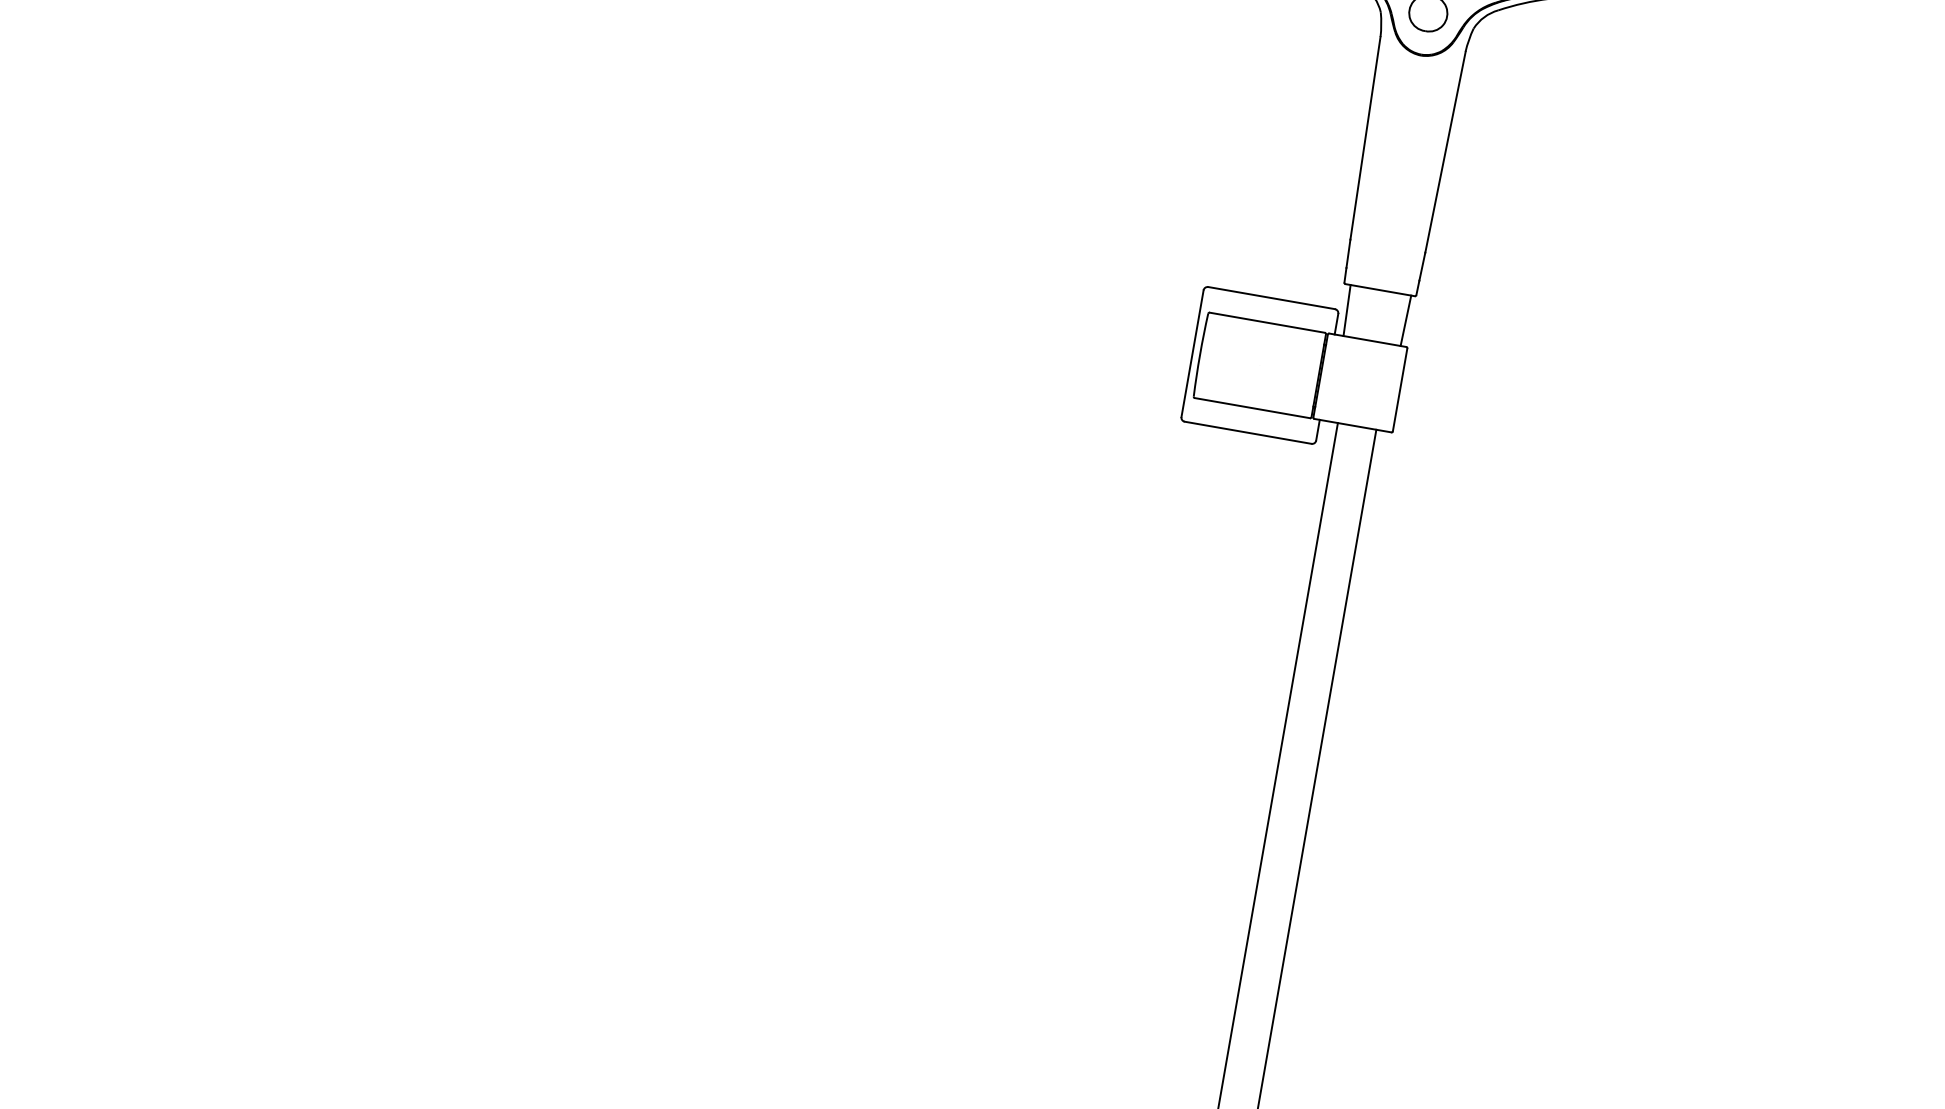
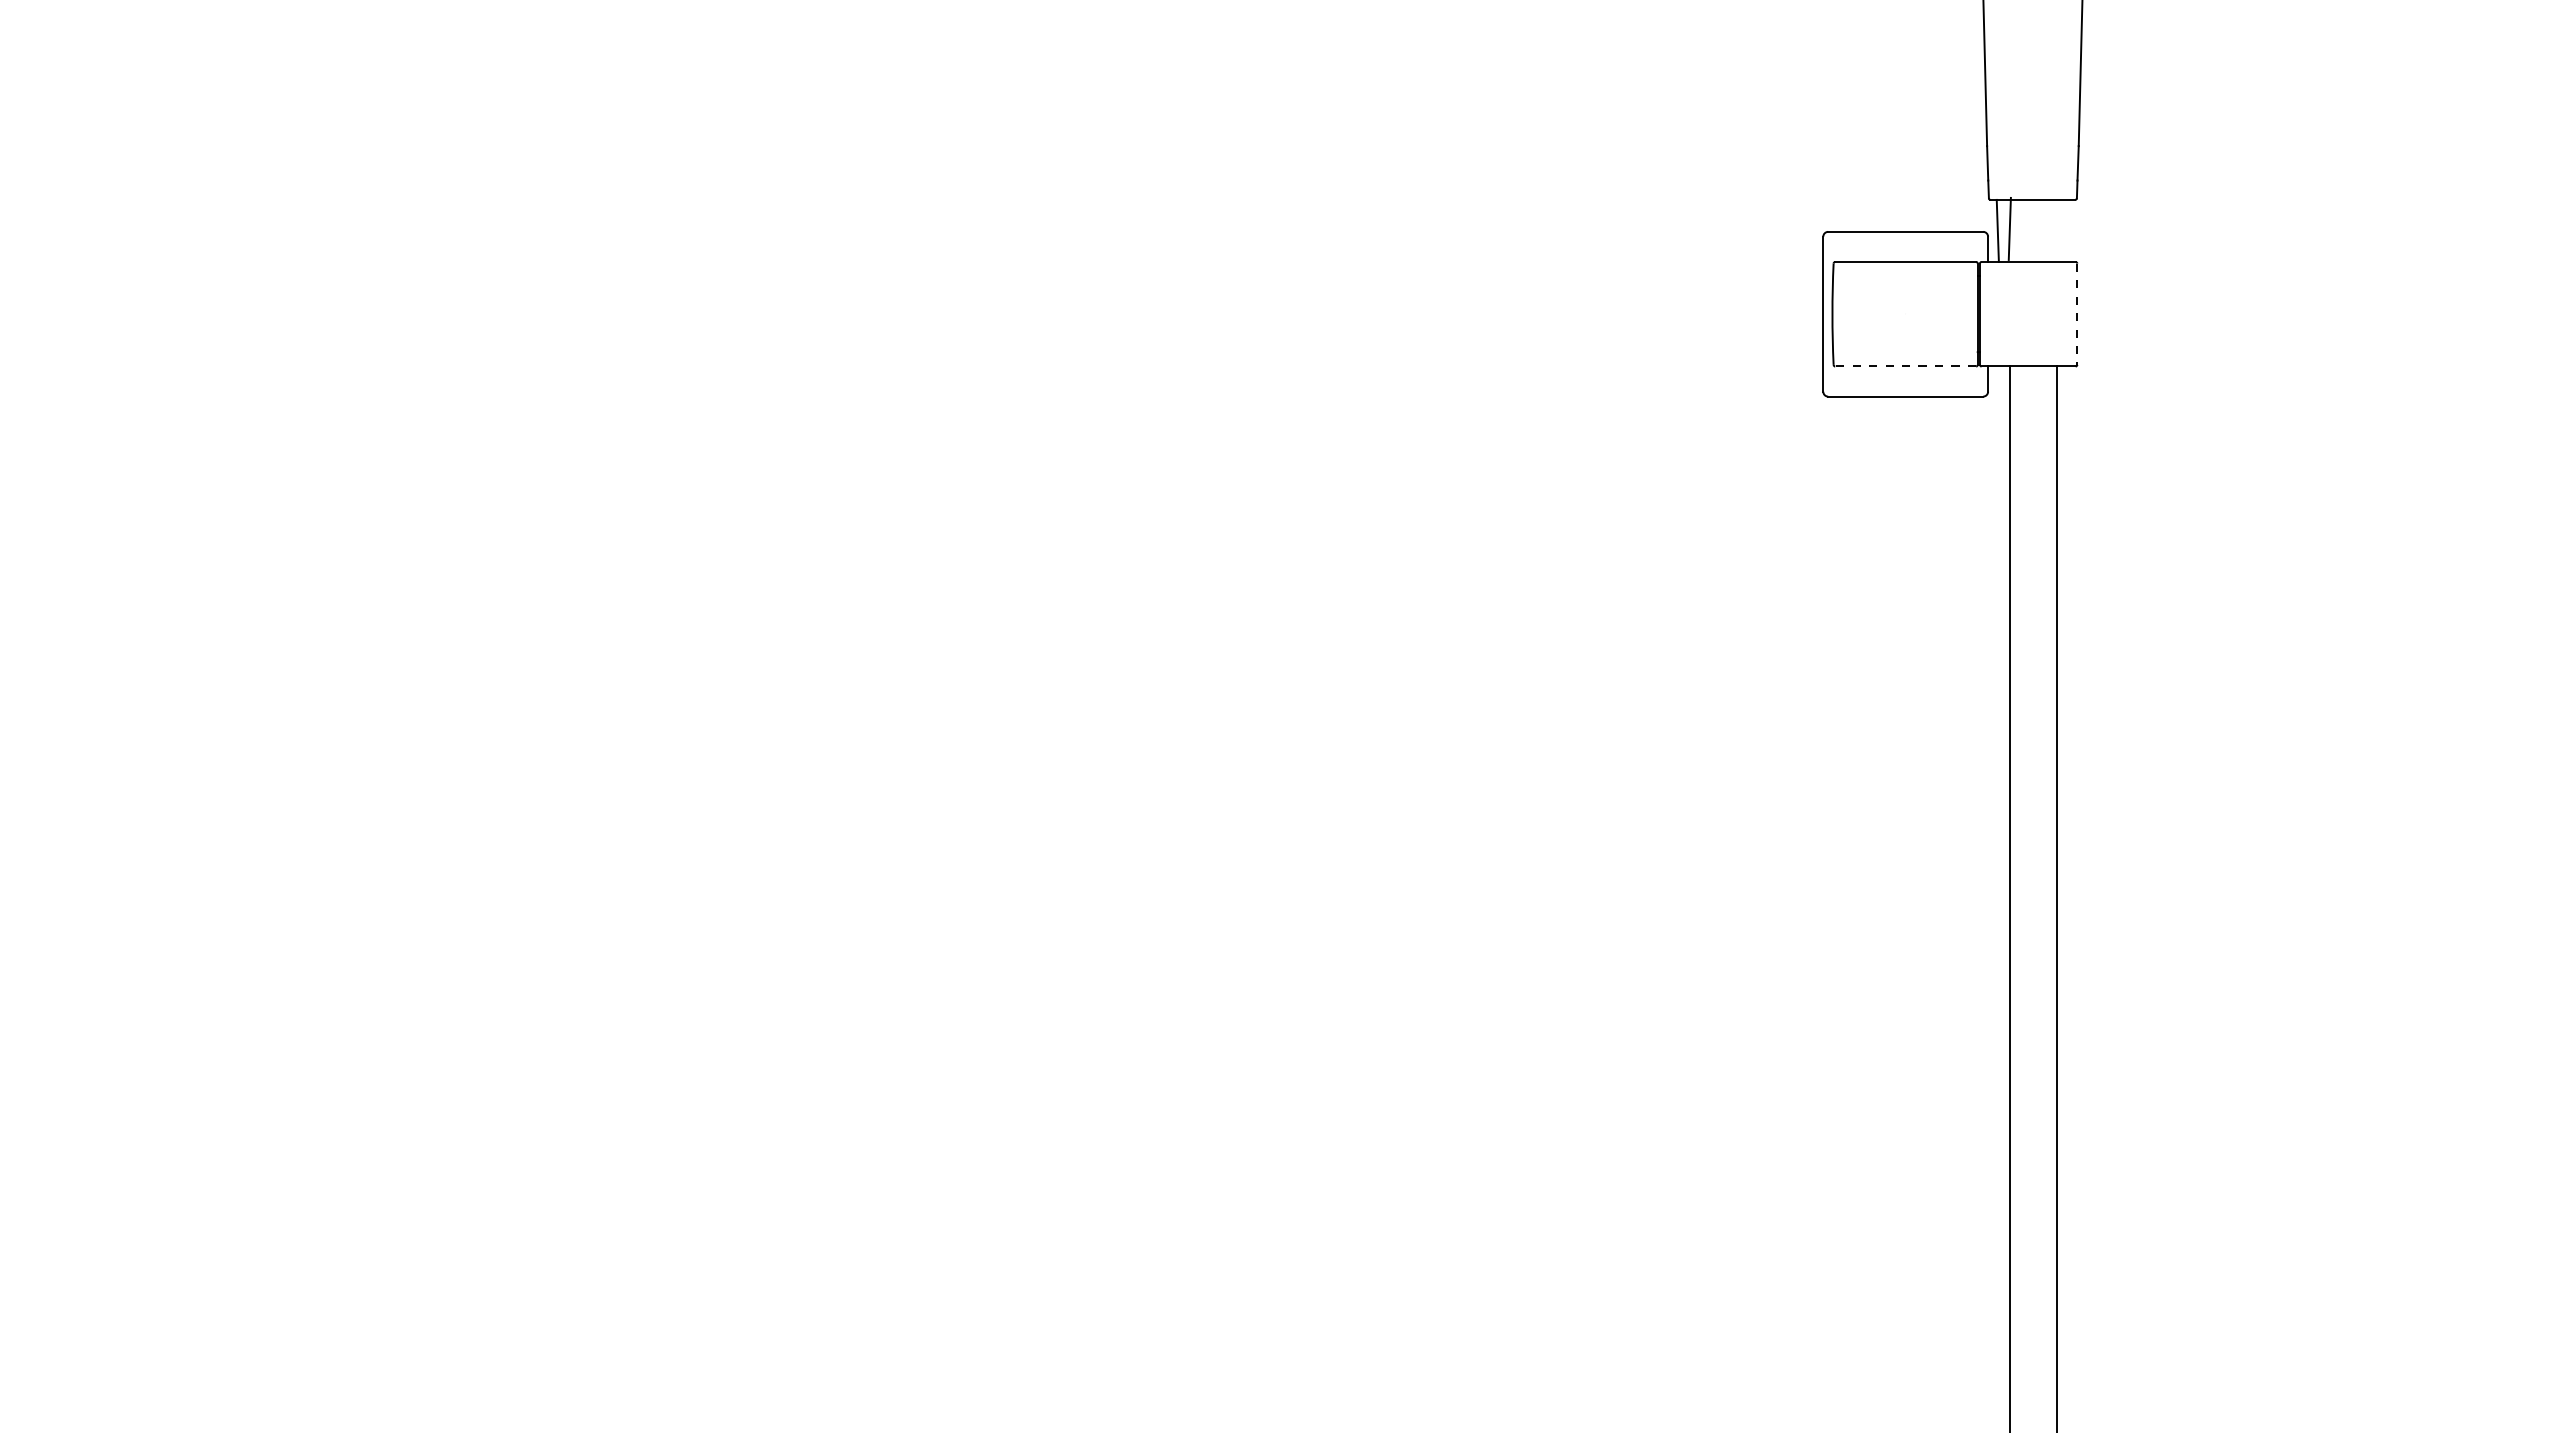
line: (1405, 320) -> (2009, 228), moved
line: (1400, 390) -> (2077, 314), solid -> dashed
line: (1252, 408) -> (1905, 366), solid -> dashed

